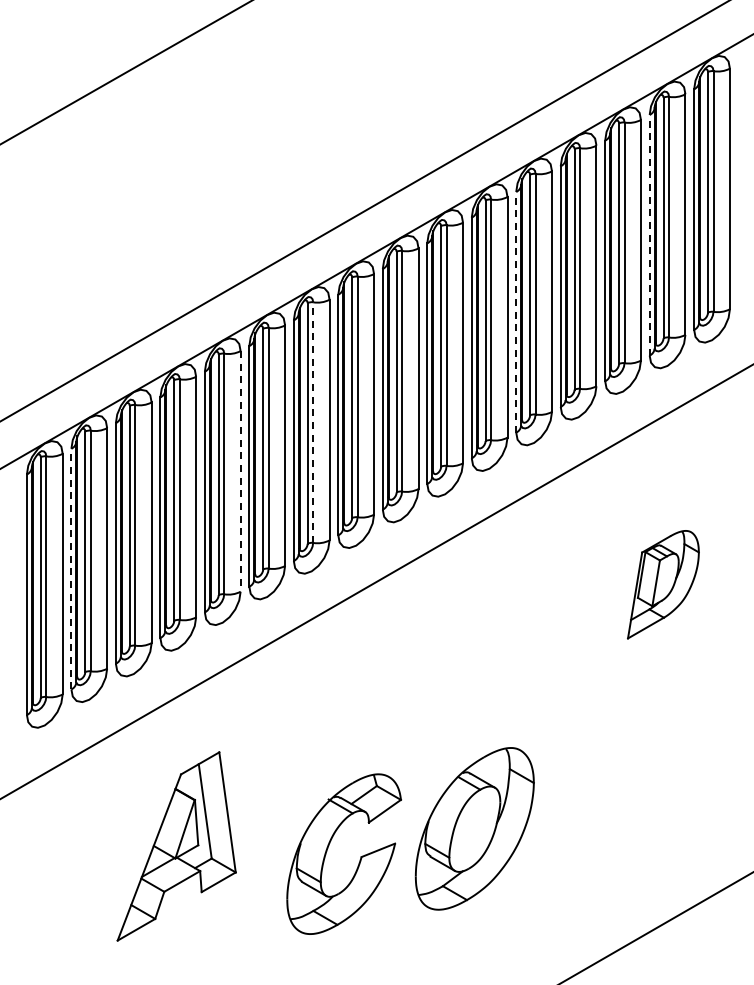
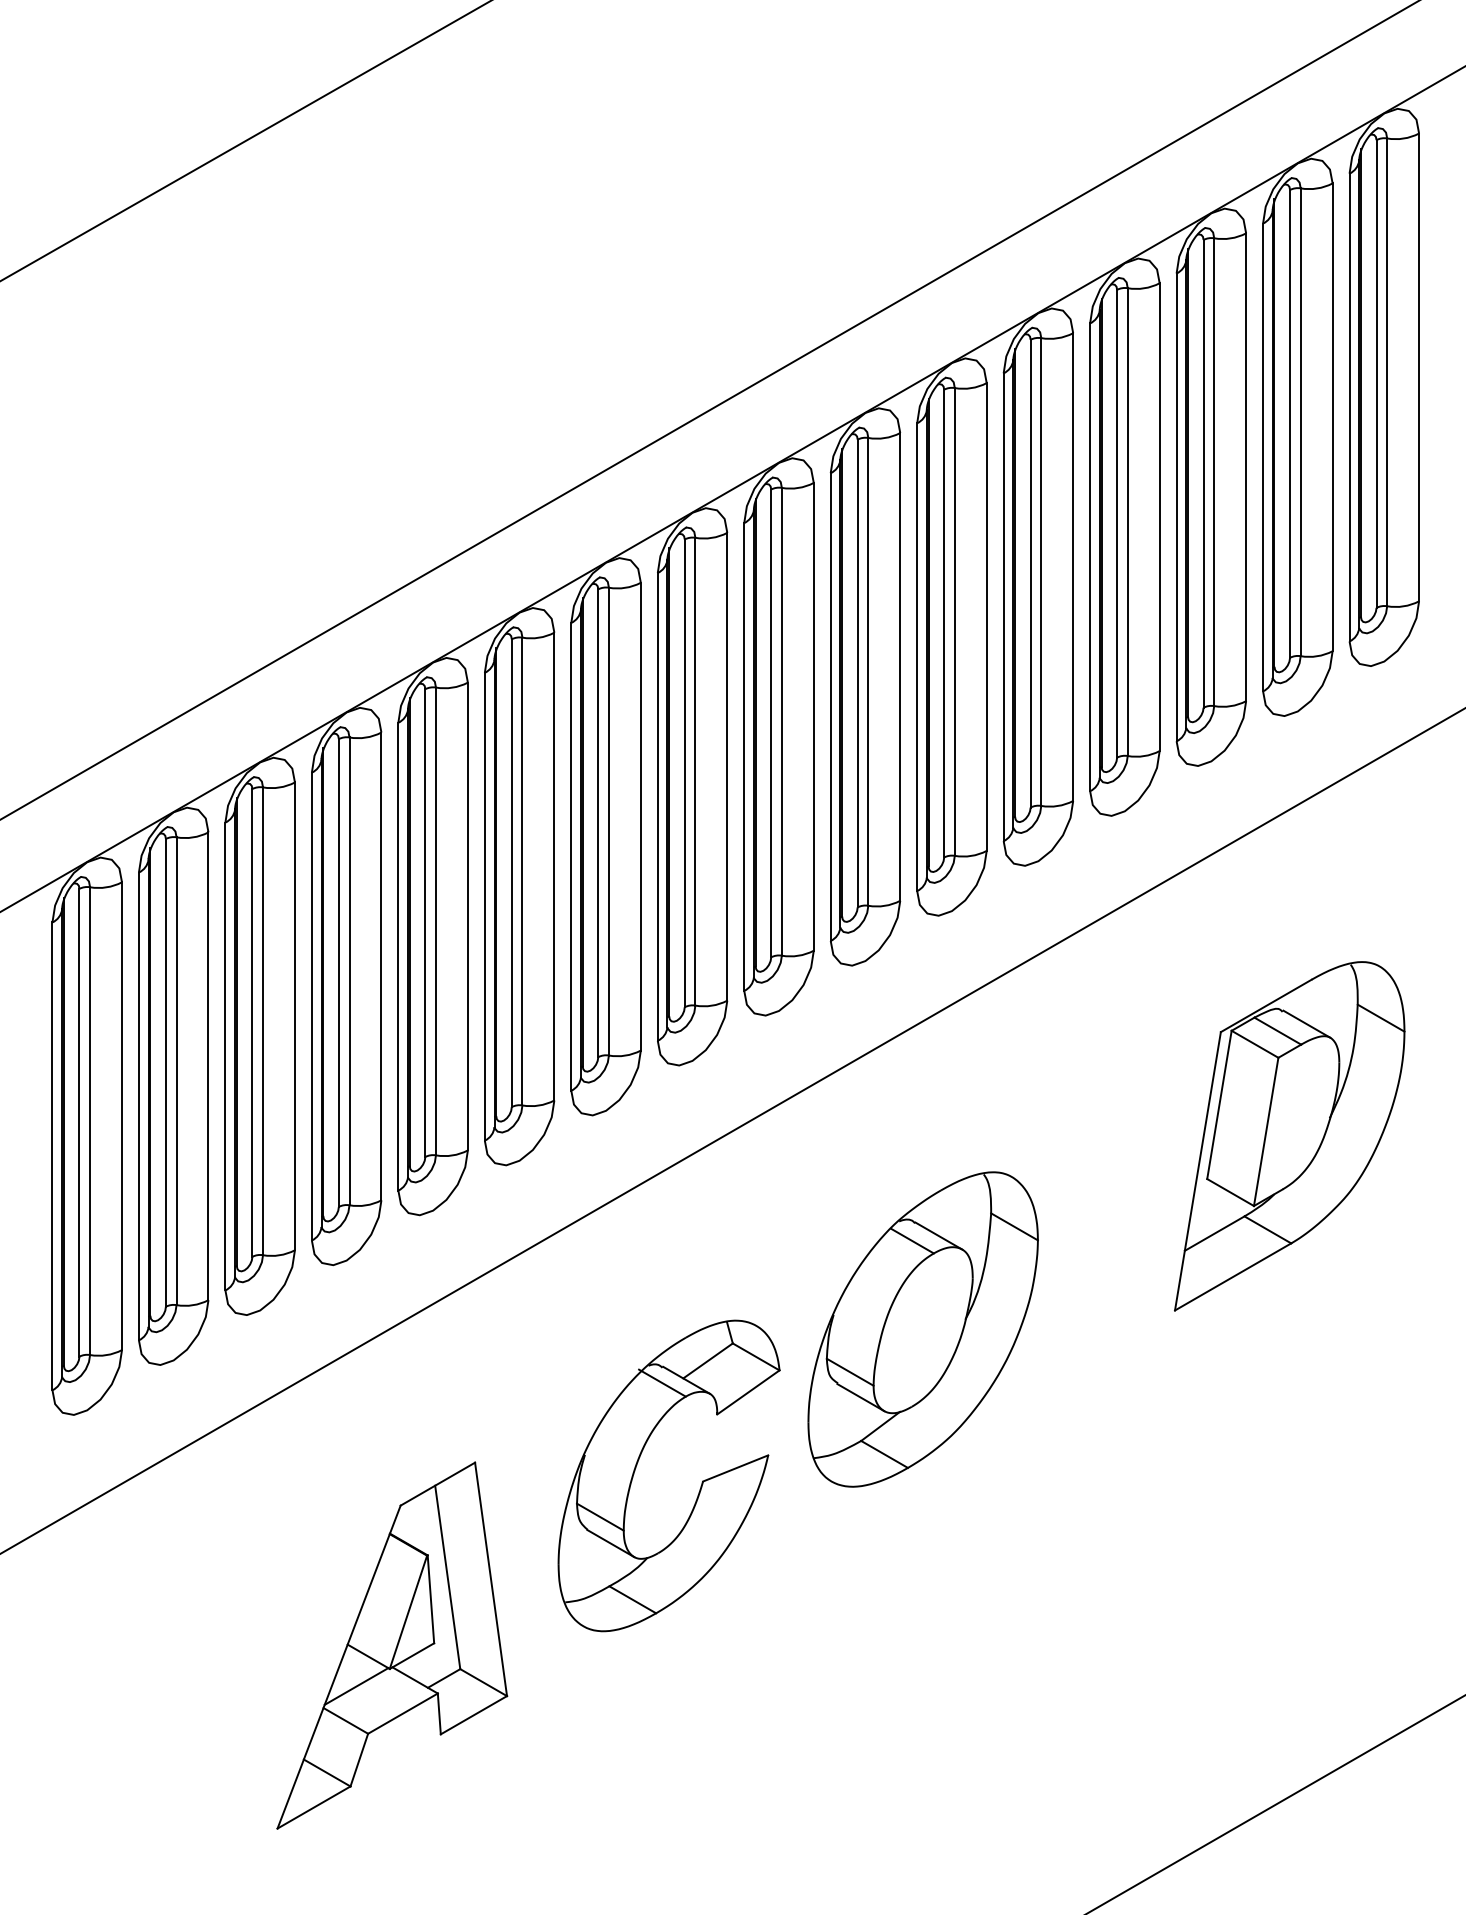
line: (649, 234) -> (1262, 455), dashed -> solid
line: (516, 311) -> (1004, 605), dashed -> solid
line: (313, 422) -> (609, 821), dashed -> solid
line: (240, 471) -> (467, 916), dashed -> solid
line: (71, 568) -> (139, 1105), dashed -> solid
part: (663, 584) -> (1289, 1136), size x1.67
part: (474, 828) -> (922, 1328), moved
part: (176, 846) -> (391, 1645), moved
part: (328, 848) -> (638, 1464), moved

